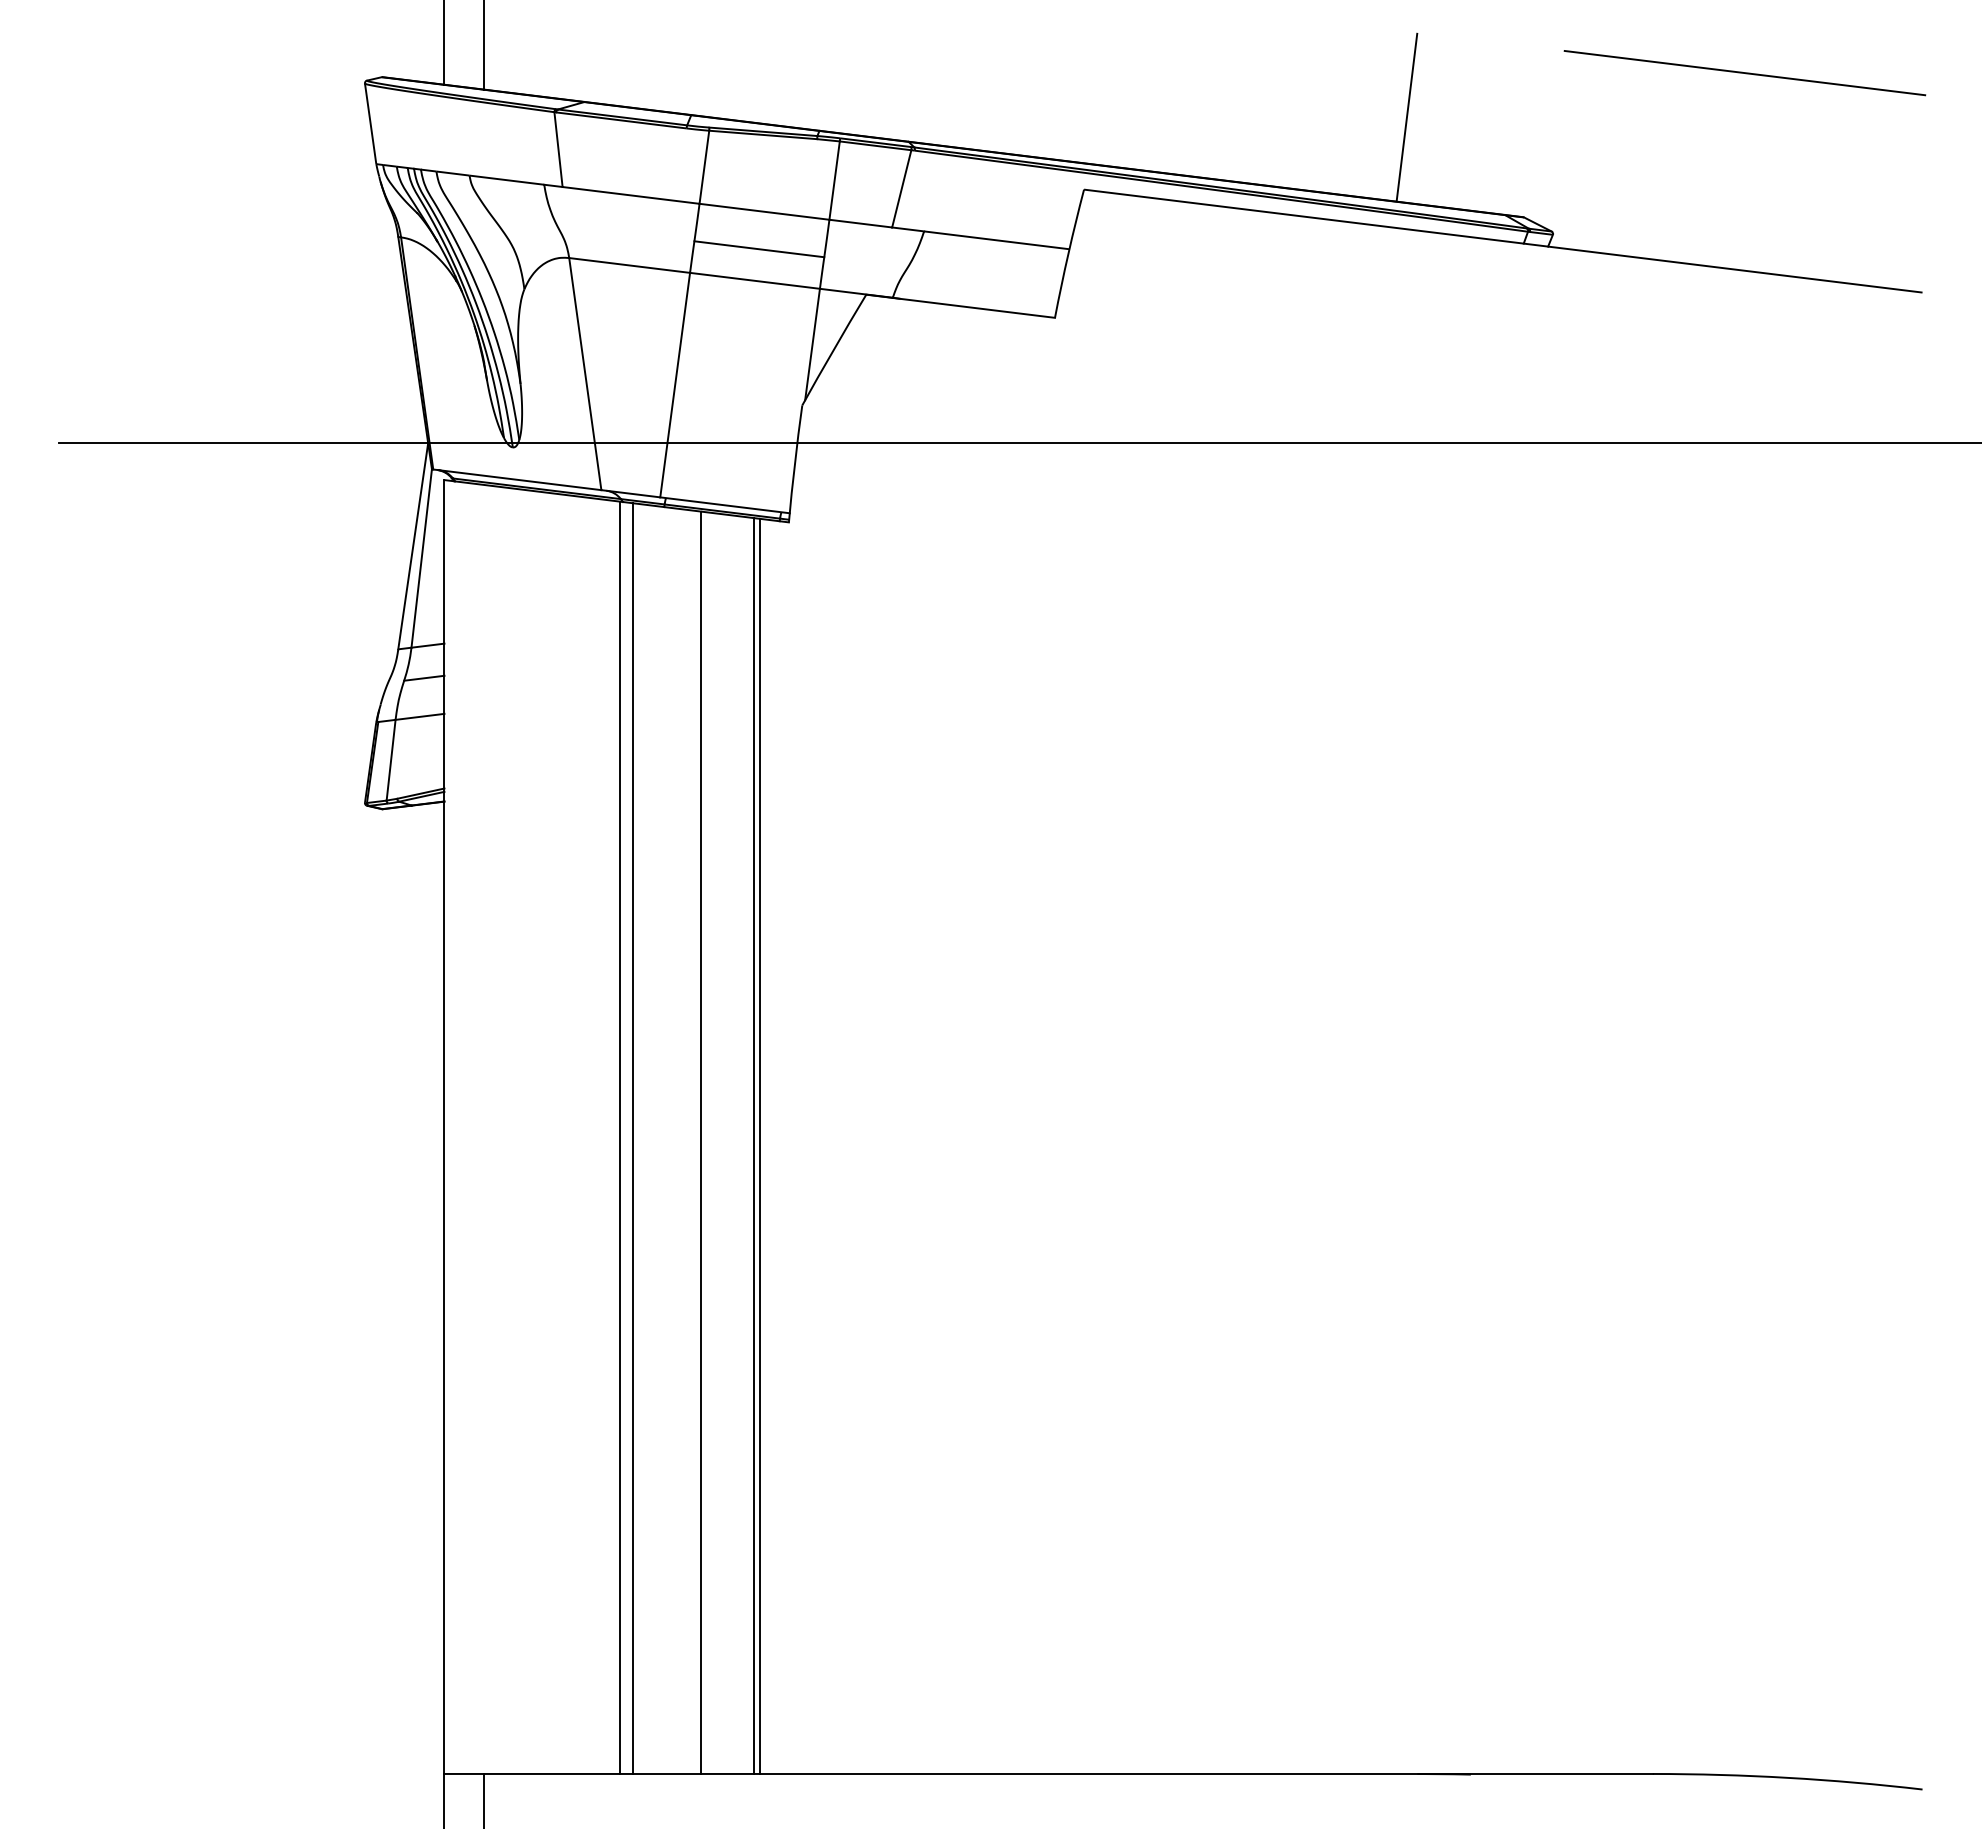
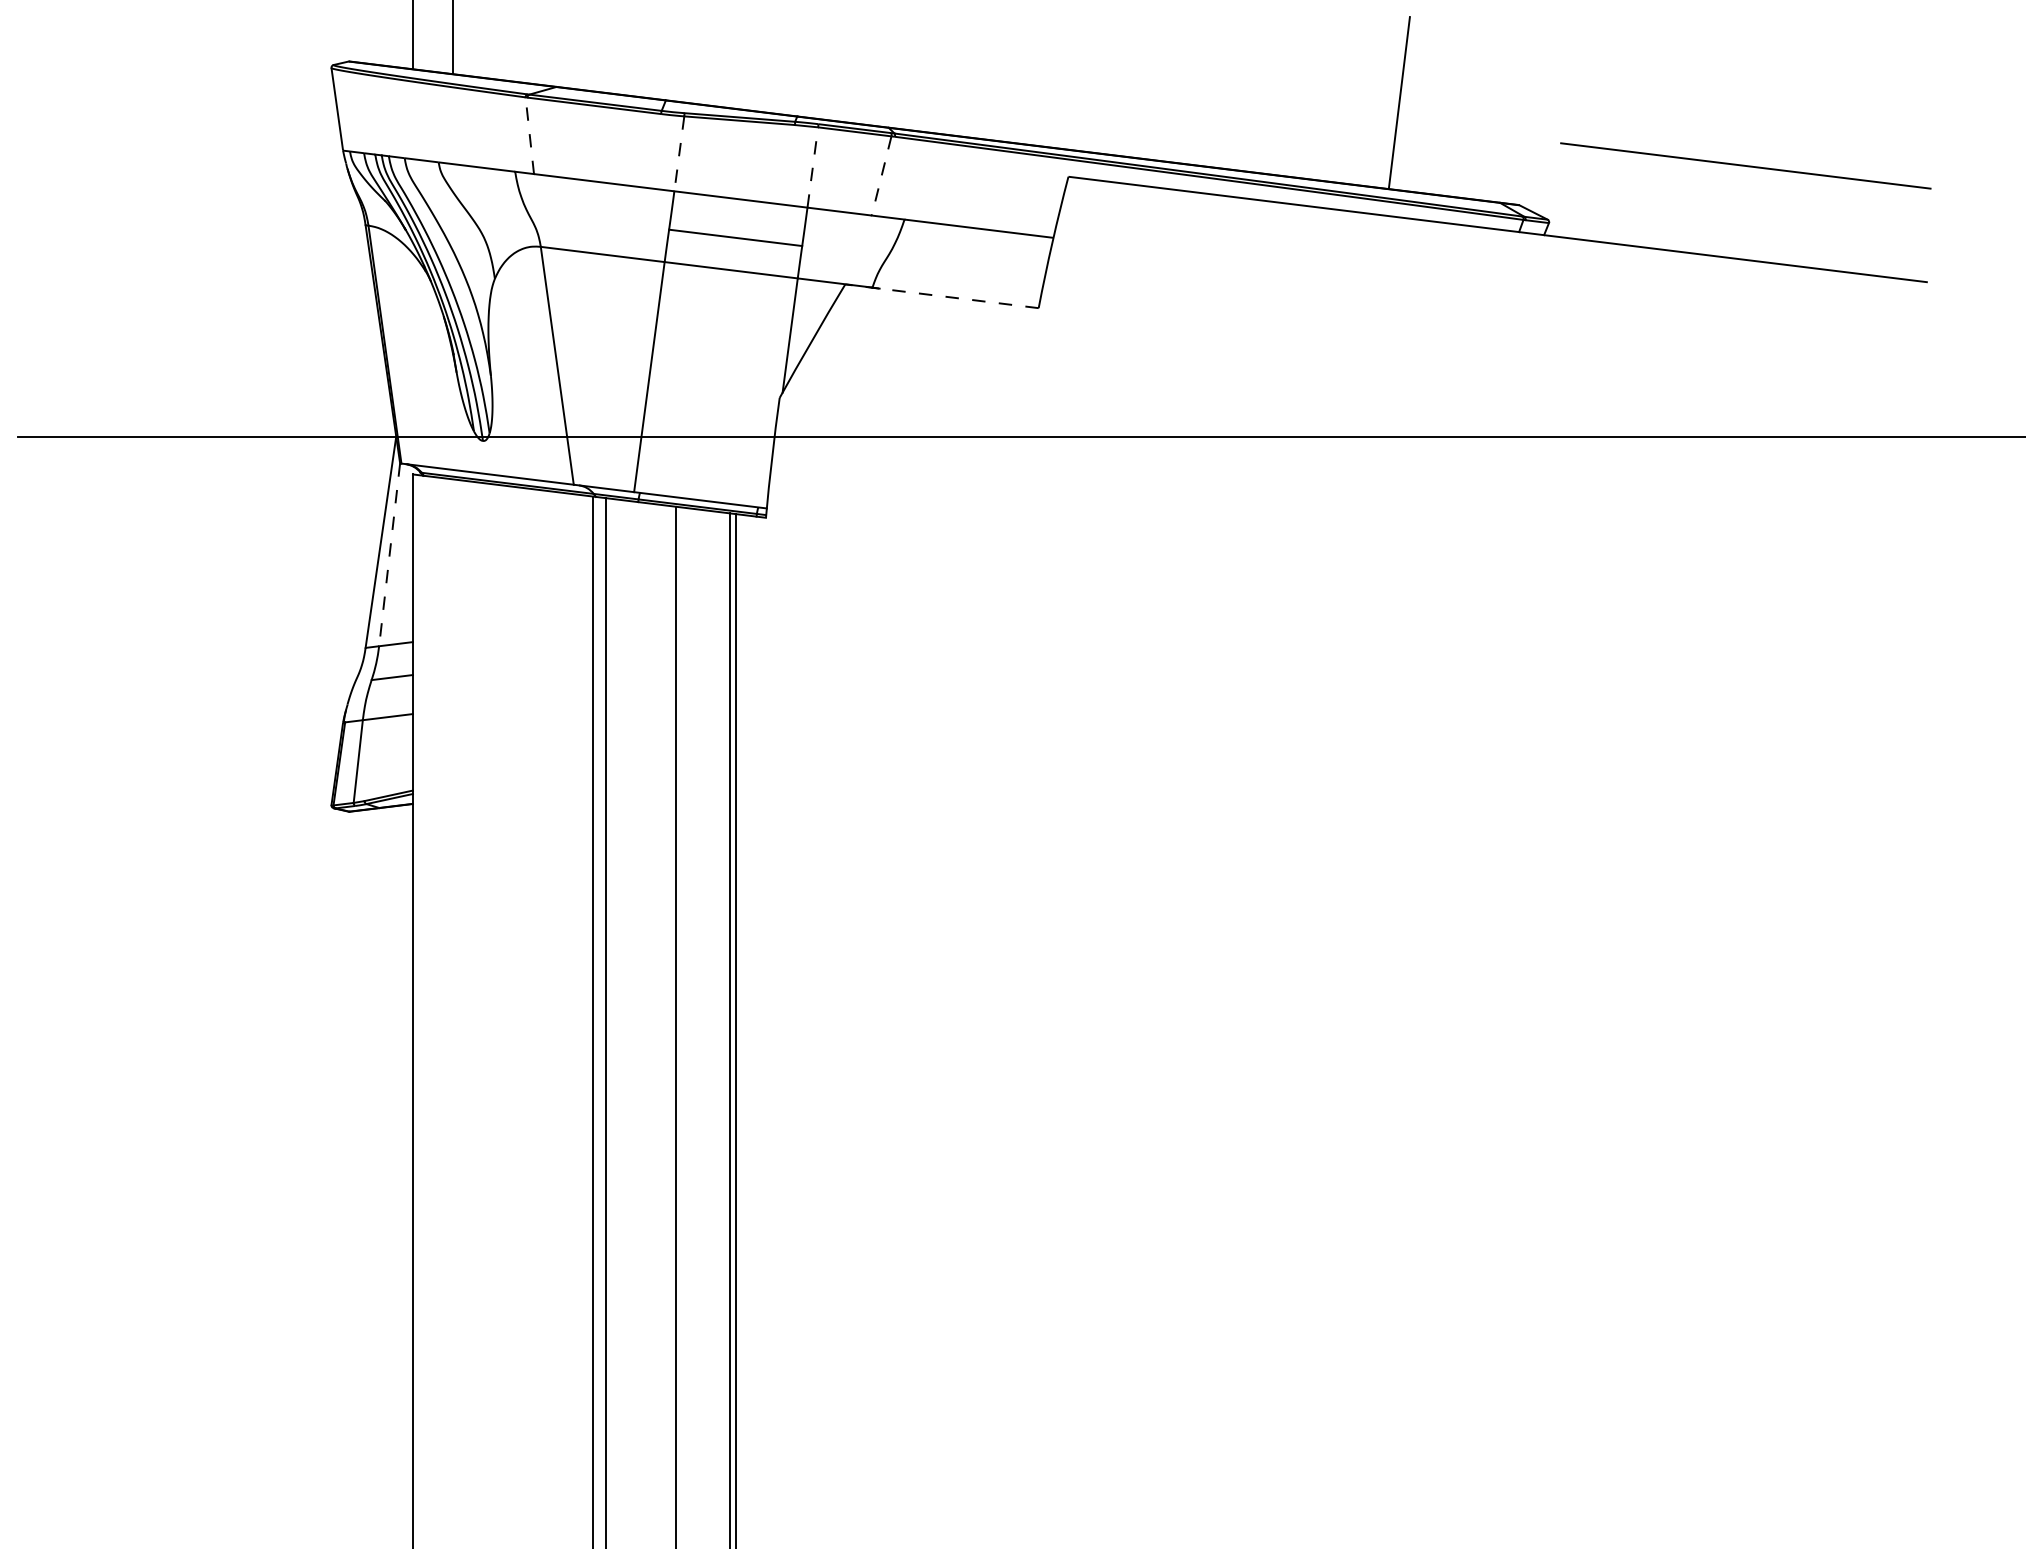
line: (1744, 73) -> (1745, 166), moved
line: (558, 149) -> (529, 135), solid -> dashed
line: (704, 167) -> (679, 154), solid -> dashed
line: (834, 180) -> (812, 167), solid -> dashed
line: (901, 188) -> (881, 175), solid -> dashed
line: (960, 306) -> (941, 296), solid -> dashed
line: (421, 558) -> (389, 554), solid -> dashed

